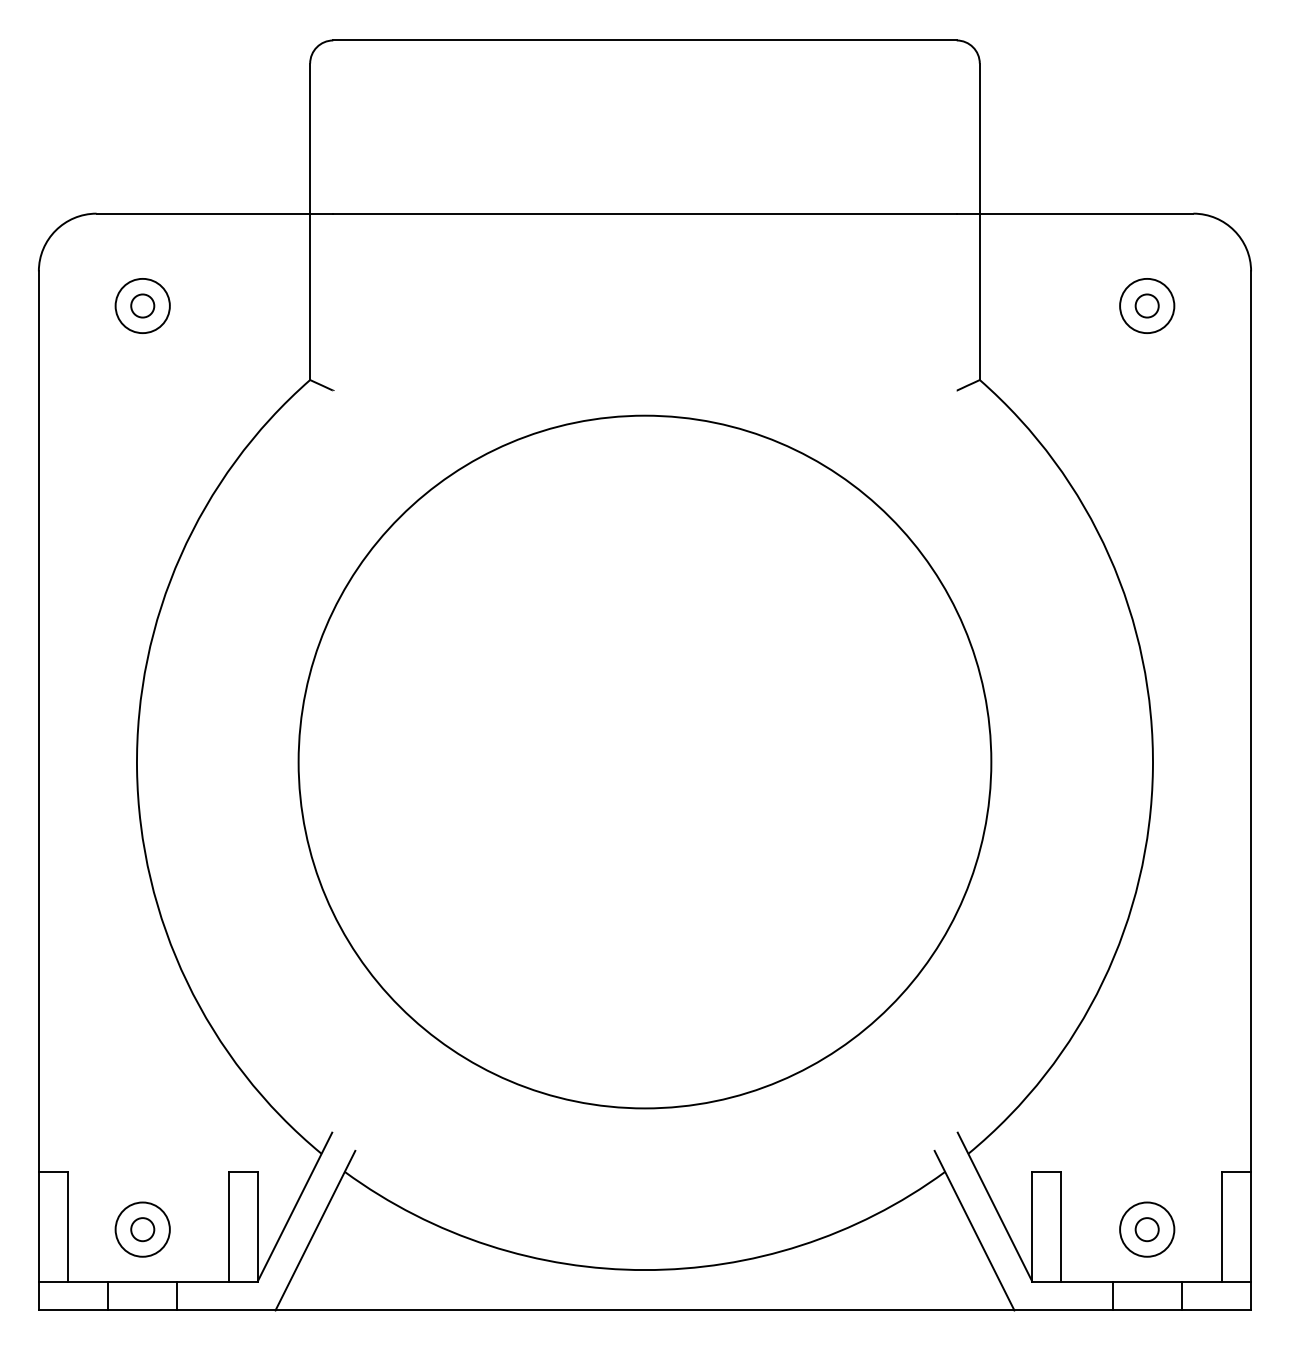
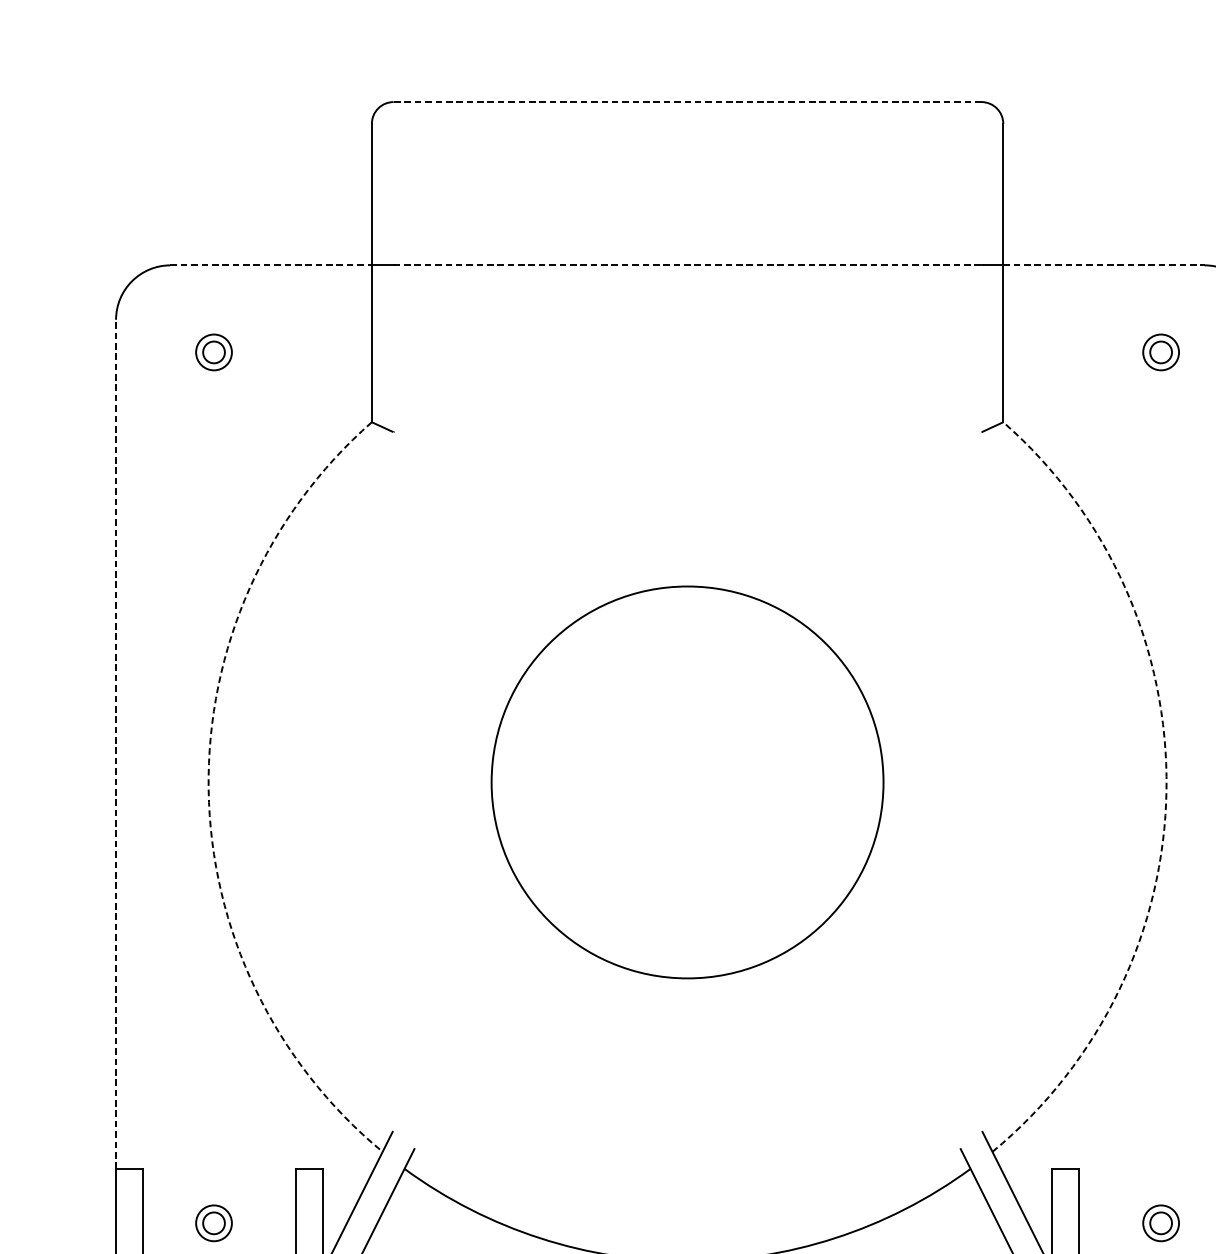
line: (644, 40) -> (687, 102), solid -> dashed
line: (203, 213) -> (271, 265), solid -> dashed
line: (644, 213) -> (687, 265), solid -> dashed
line: (1086, 213) -> (1103, 265), solid -> dashed
circle: (142, 305) -> (213, 351), size x0.7
circle: (1147, 305) -> (1161, 351), size x0.7
line: (38, 721) -> (115, 744), solid -> dashed
circle: (644, 761) -> (687, 781), size x0.6
arc: (137, 769) -> (209, 789), solid -> dashed
arc: (1152, 769) -> (1166, 789), solid -> dashed
circle: (142, 1229) -> (213, 1223), size x0.7
circle: (1147, 1229) -> (1161, 1223), size x0.7

